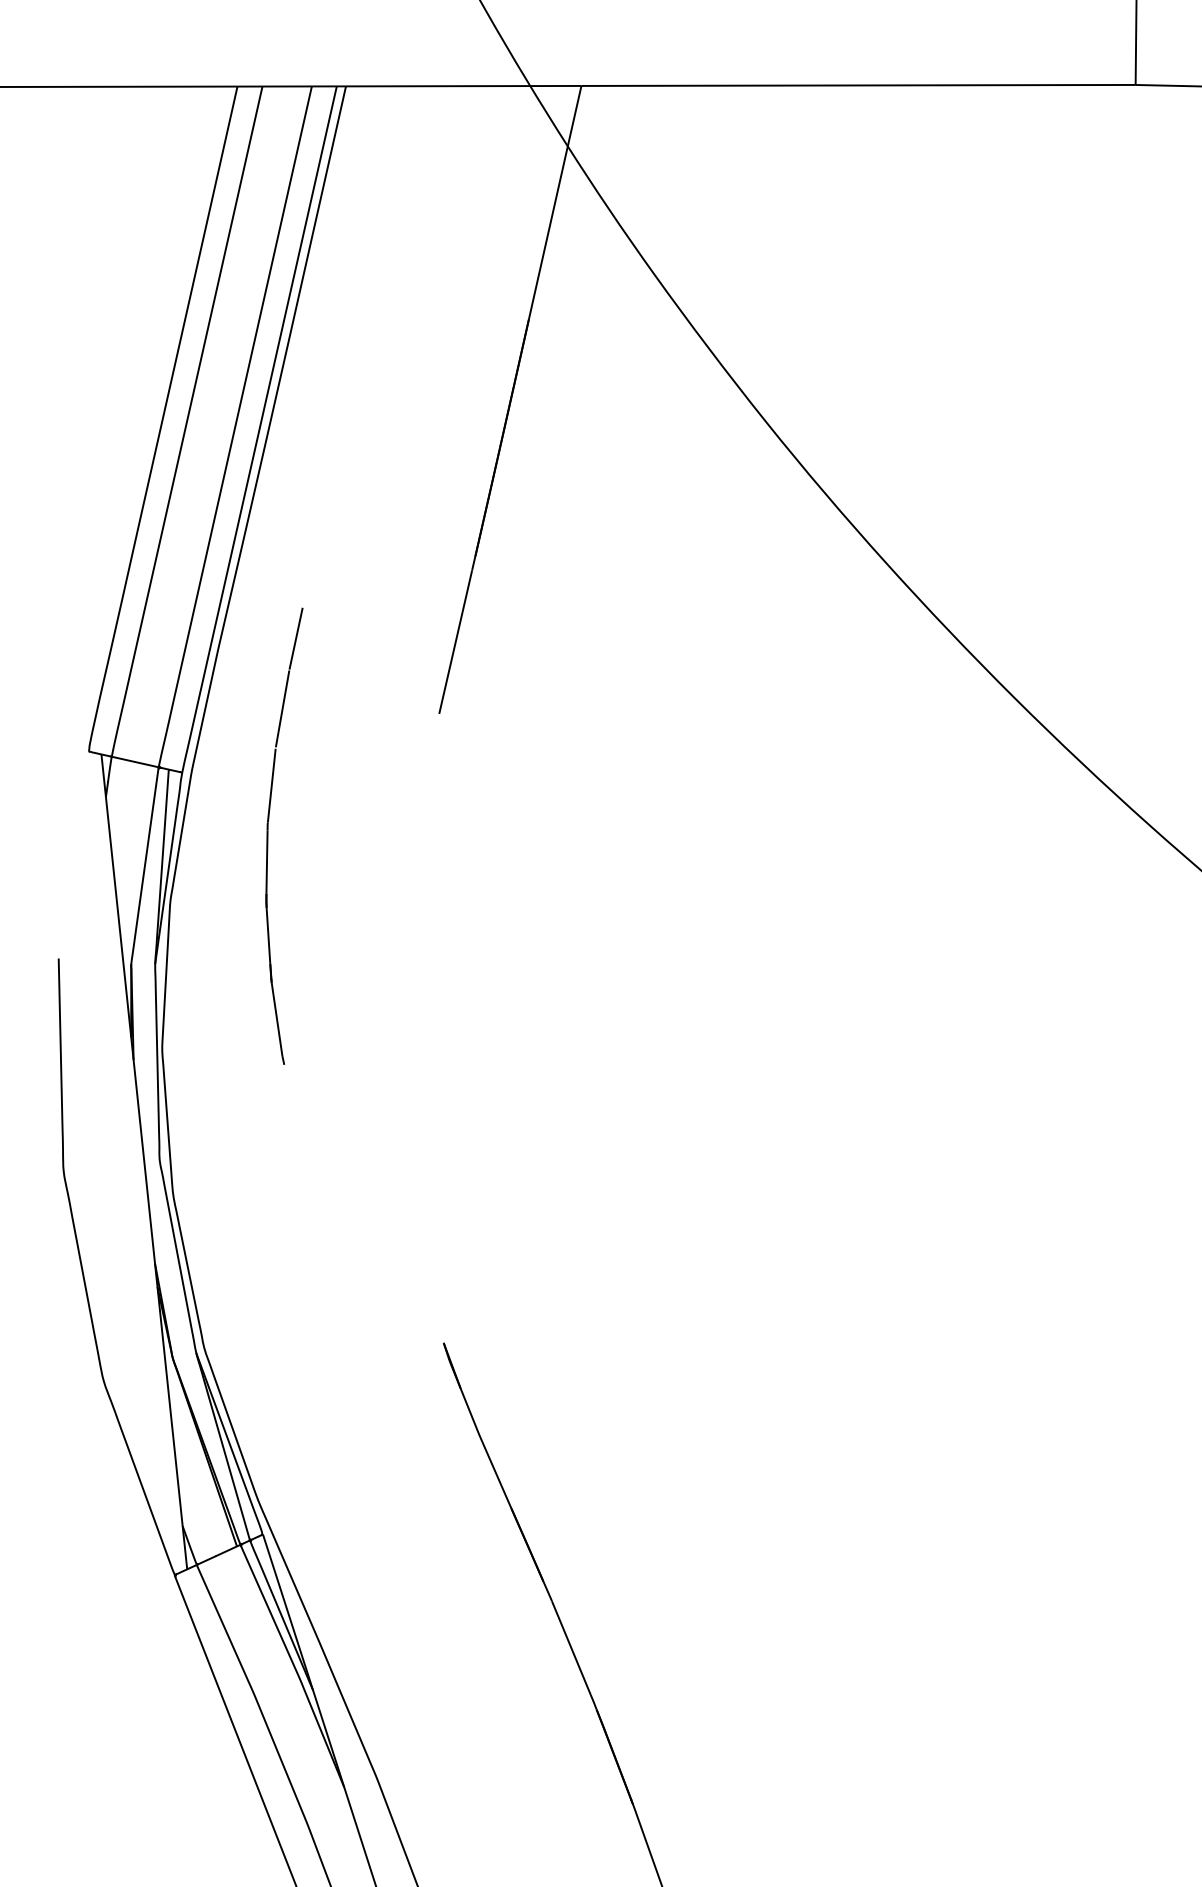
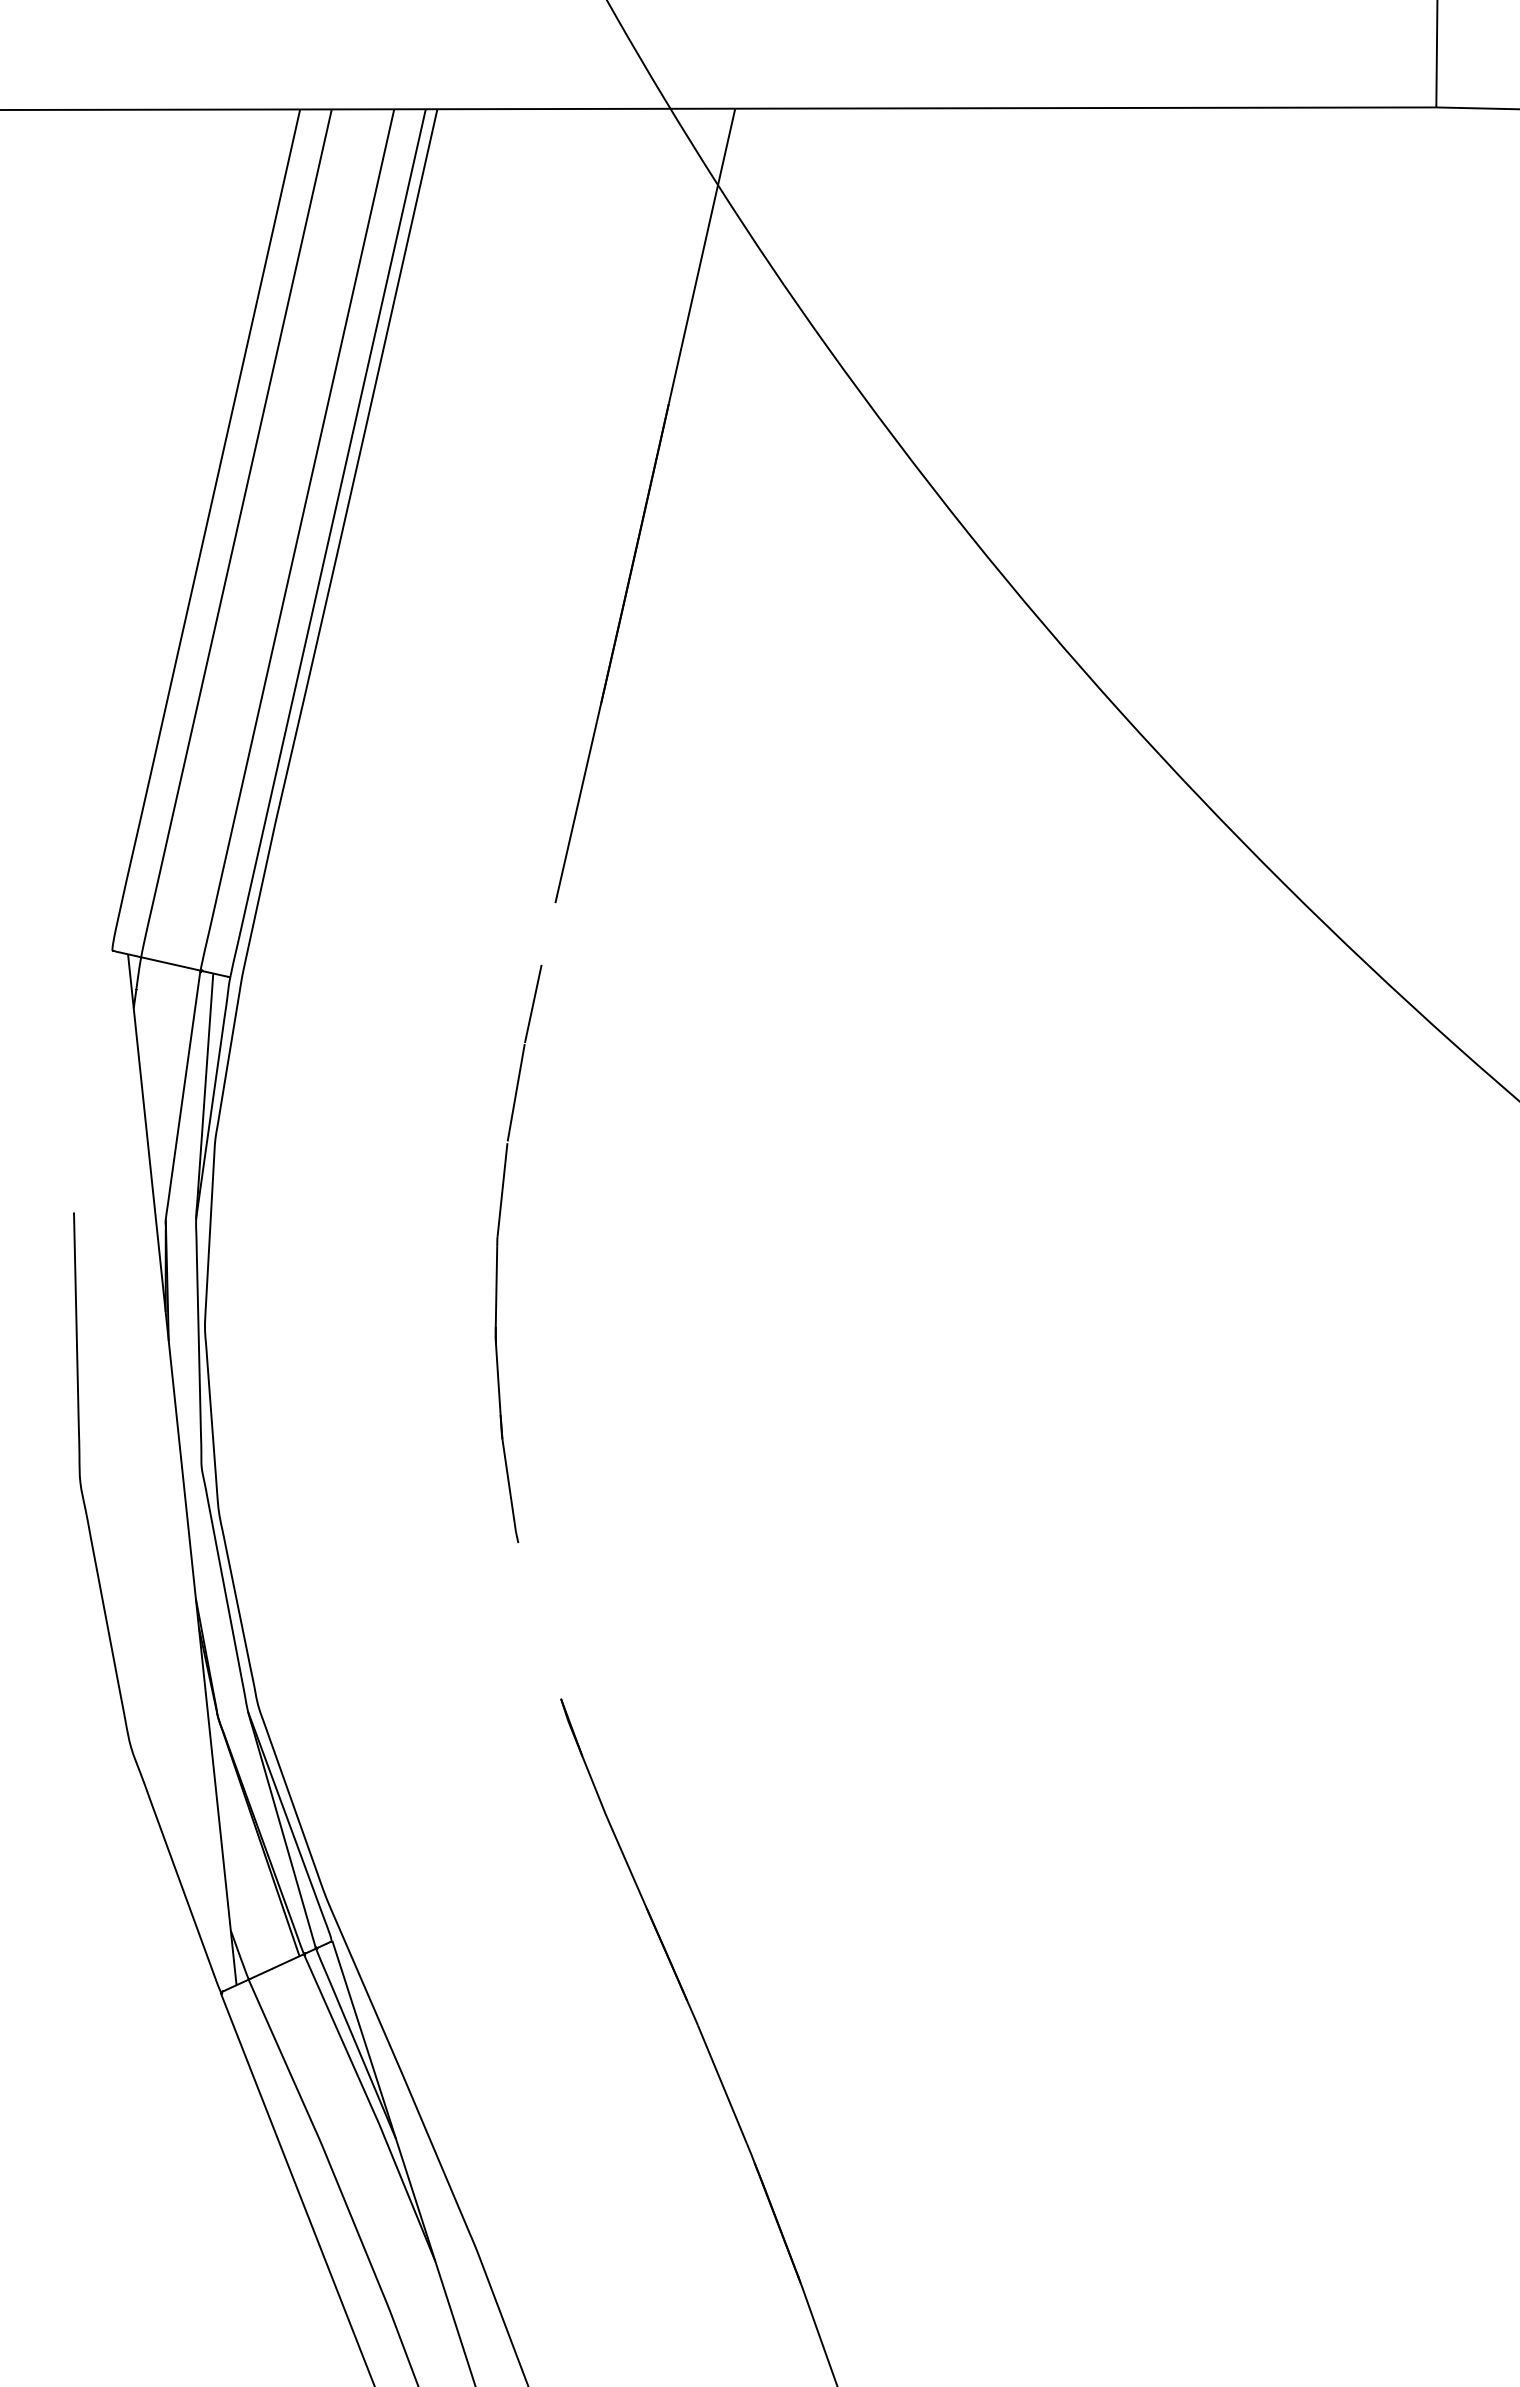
part: (268, 832) -> (498, 1249), moved

